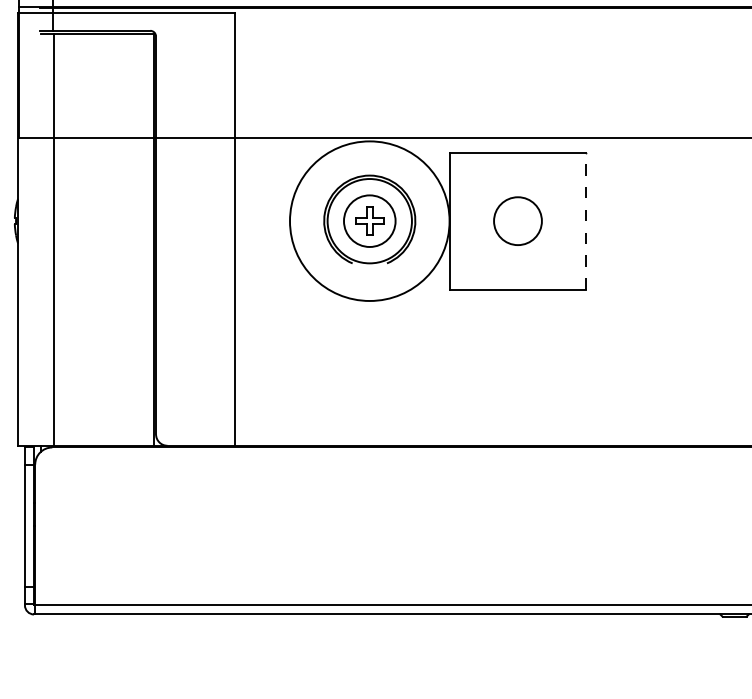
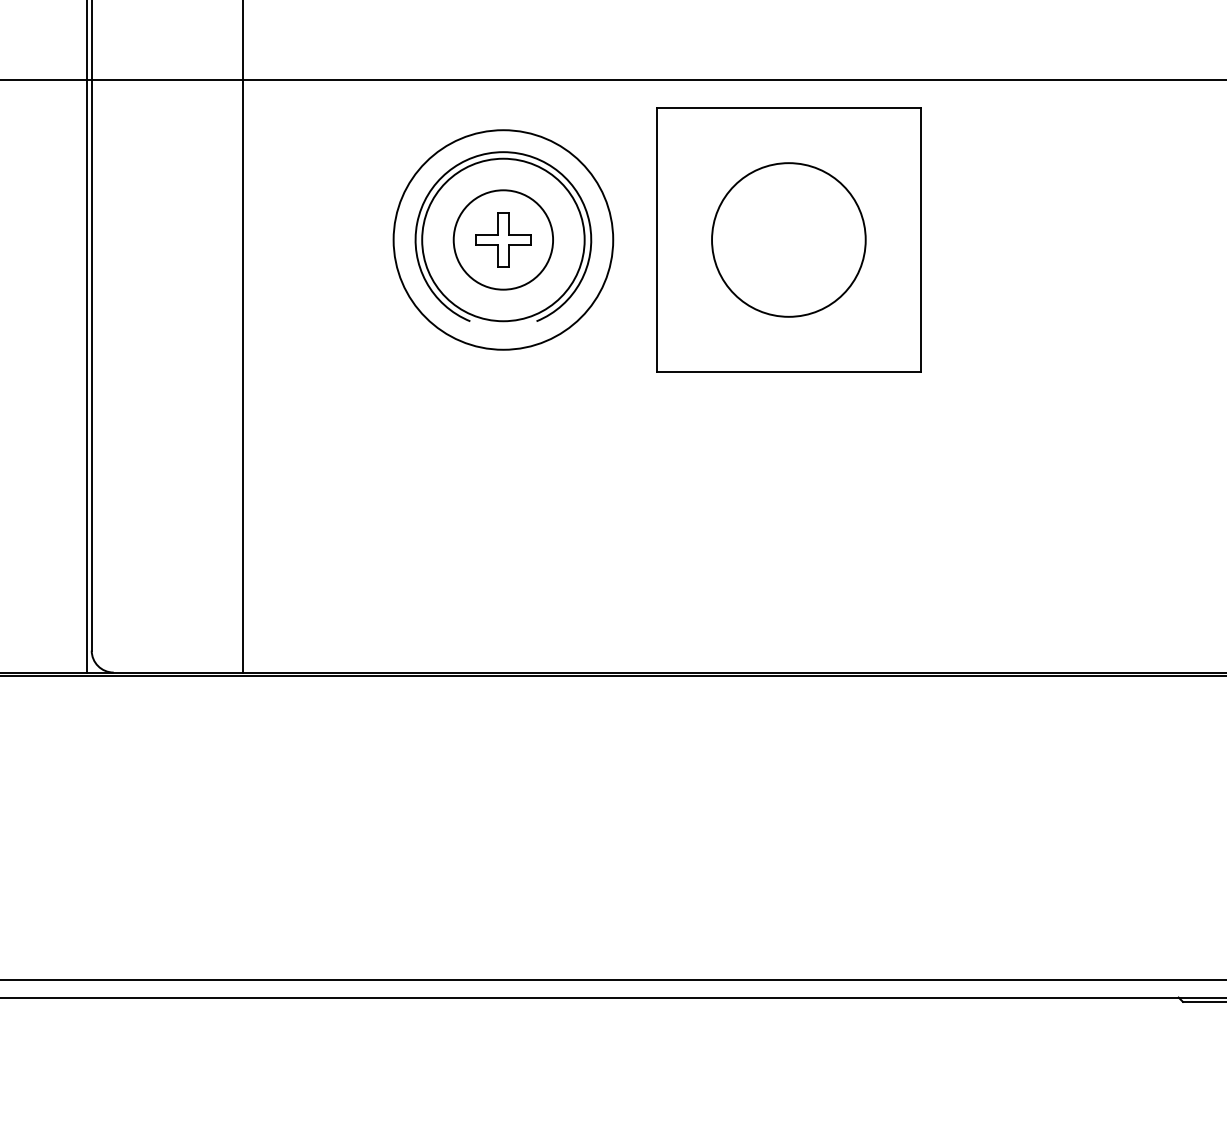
line: (586, 220) -> (920, 238), dashed -> solid
circle: (369, 221) -> (502, 240), size x0.71
circle: (517, 221) -> (787, 240), size x1.67

